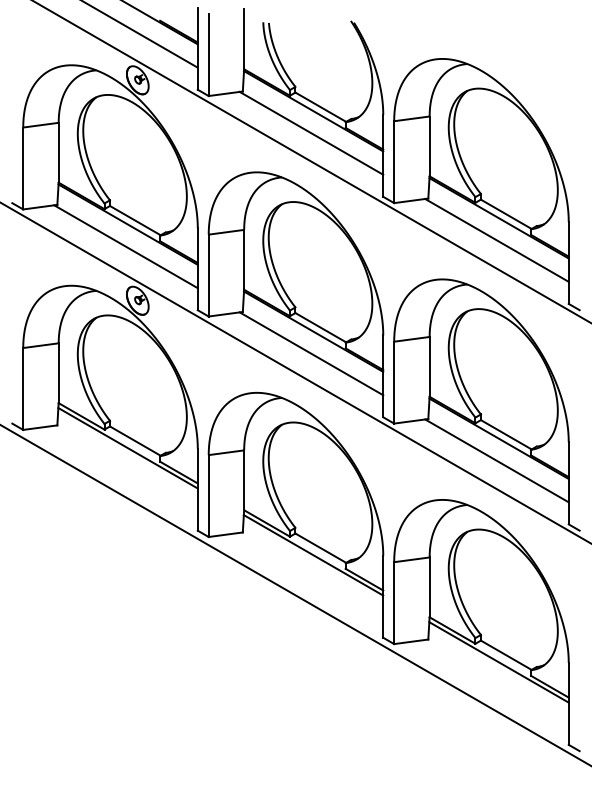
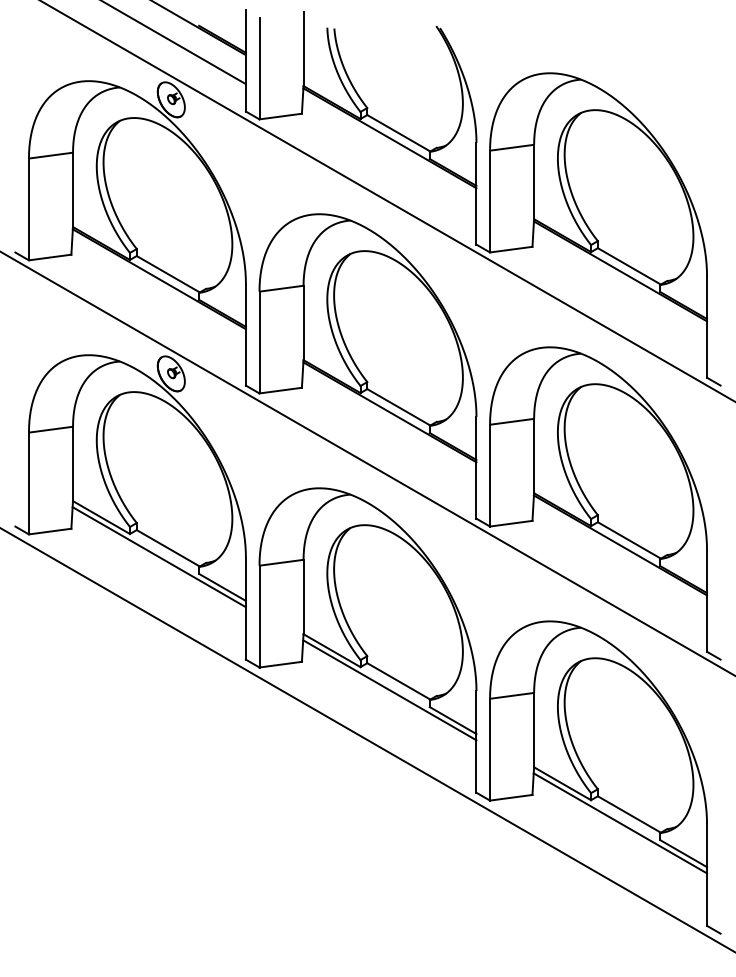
line: (311, 133) -> (387, 165), removed
line: (496, 240) -> (617, 298), removed
line: (125, 246) -> (156, 306), removed
line: (311, 353) -> (387, 439), removed
line: (496, 460) -> (617, 572), removed

